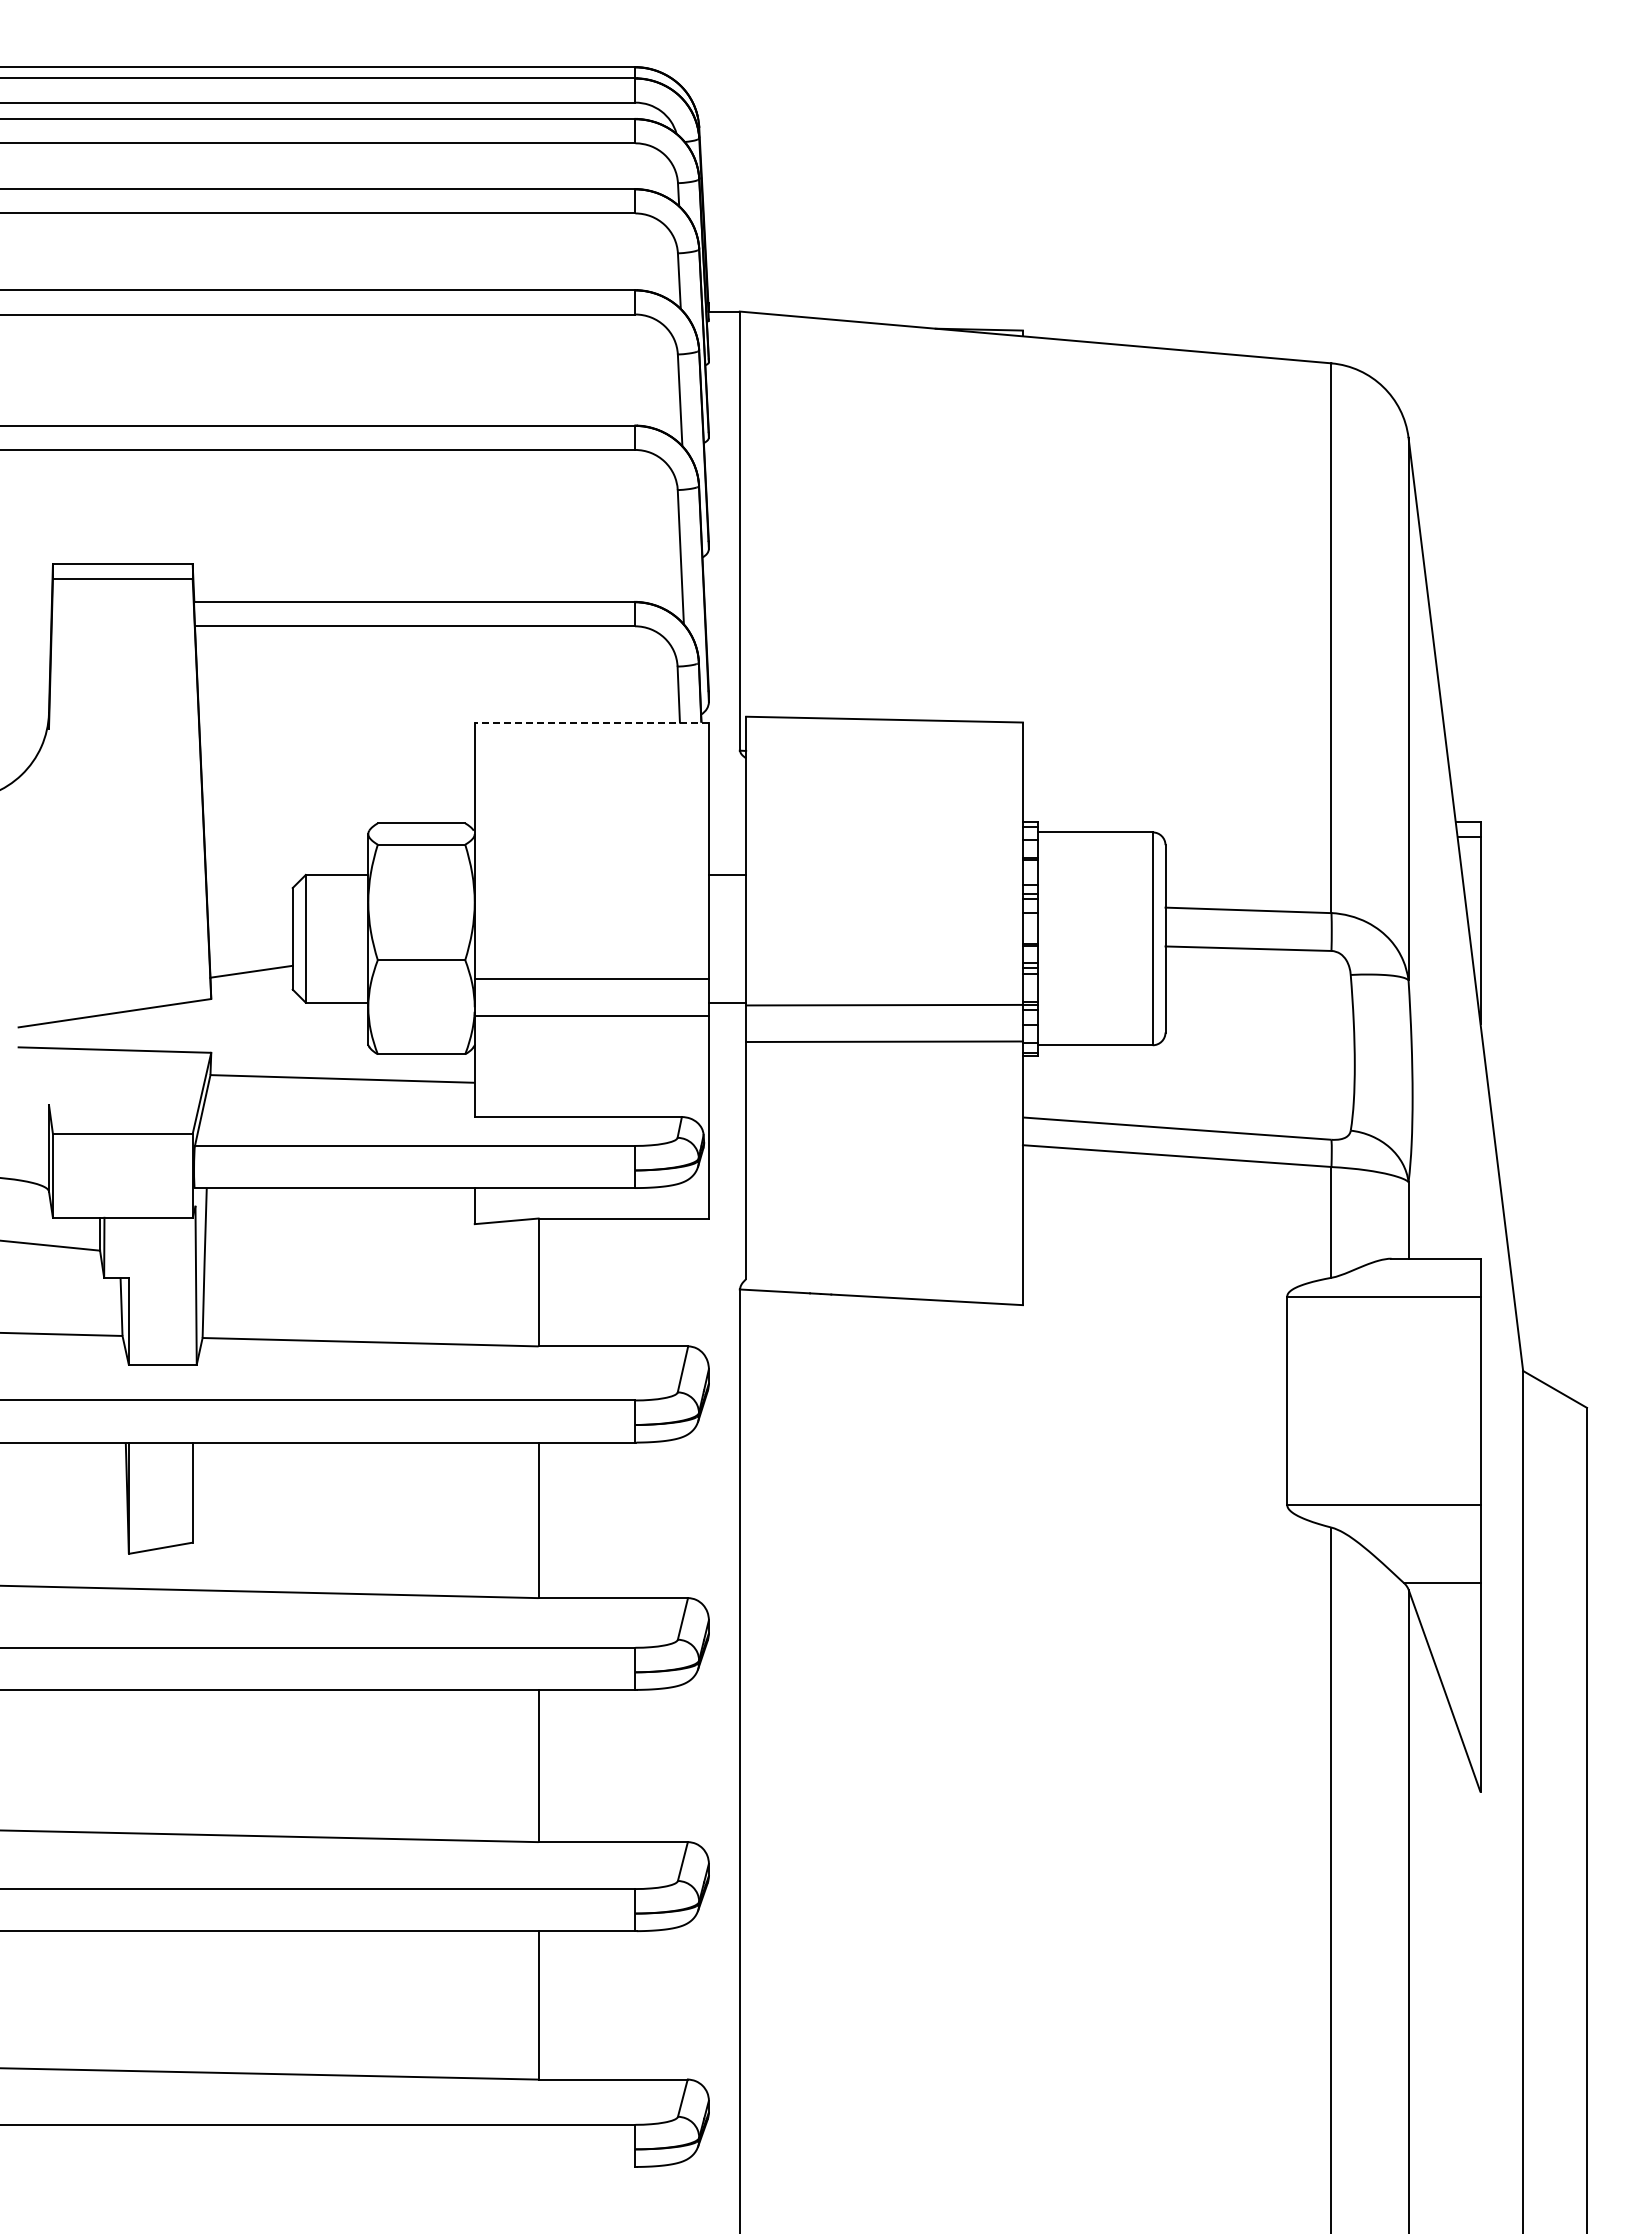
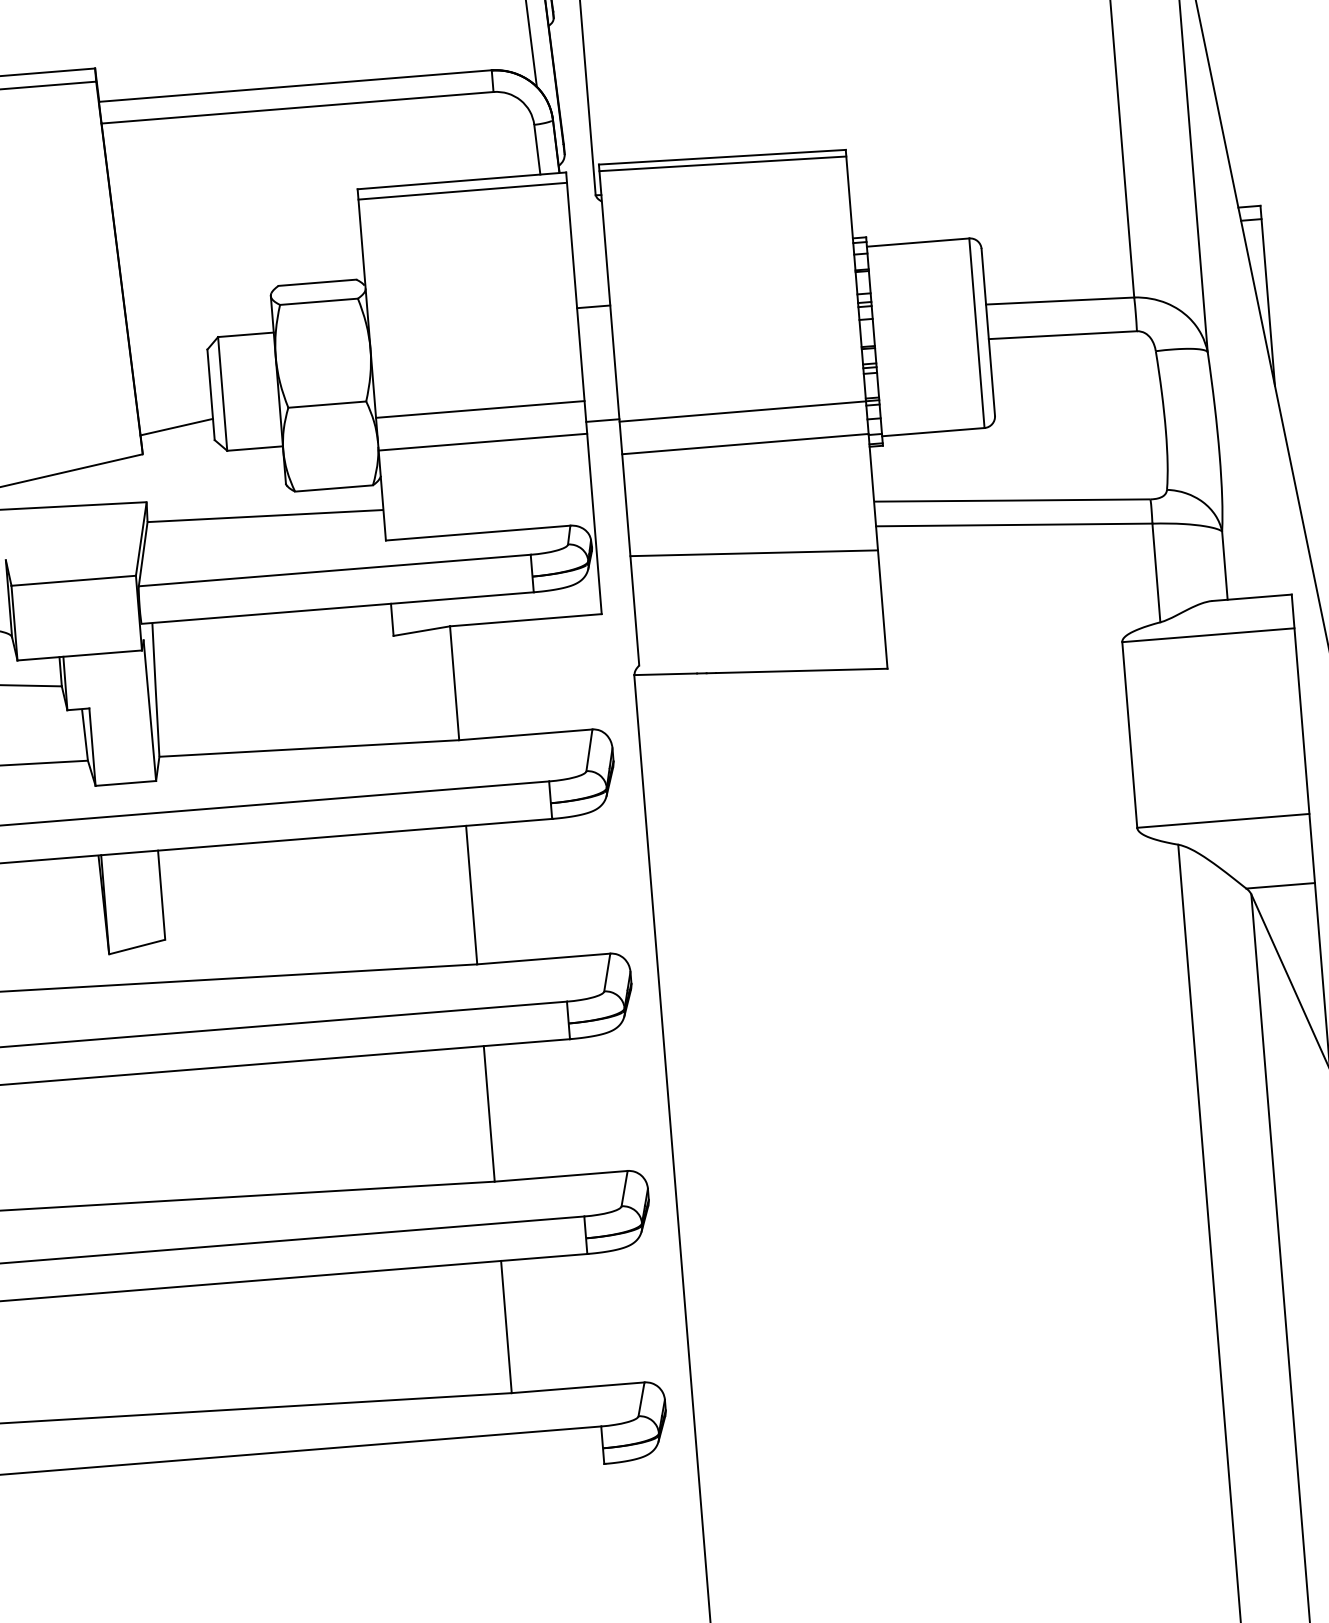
line: (591, 722) -> (461, 180), dashed -> solid
line: (884, 726) -> (722, 163), added
line: (591, 734) -> (462, 191), added
line: (884, 1164) -> (754, 553), added

